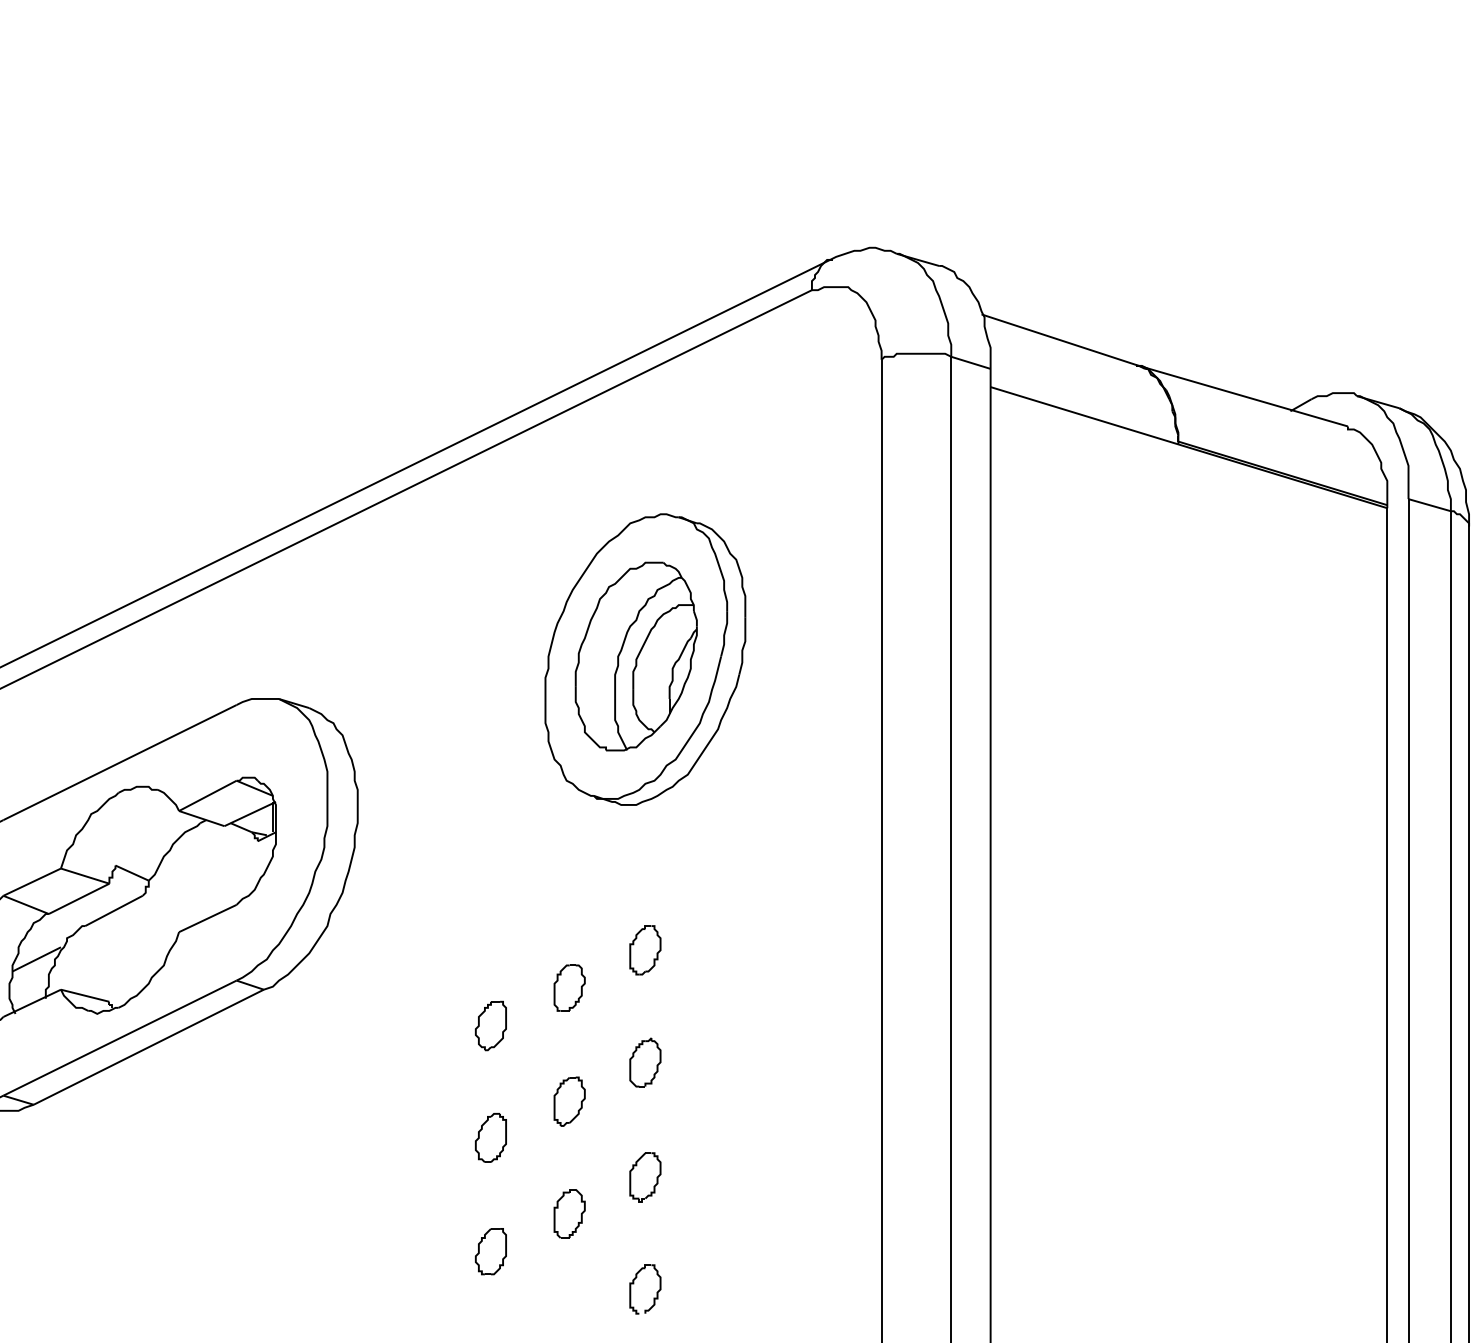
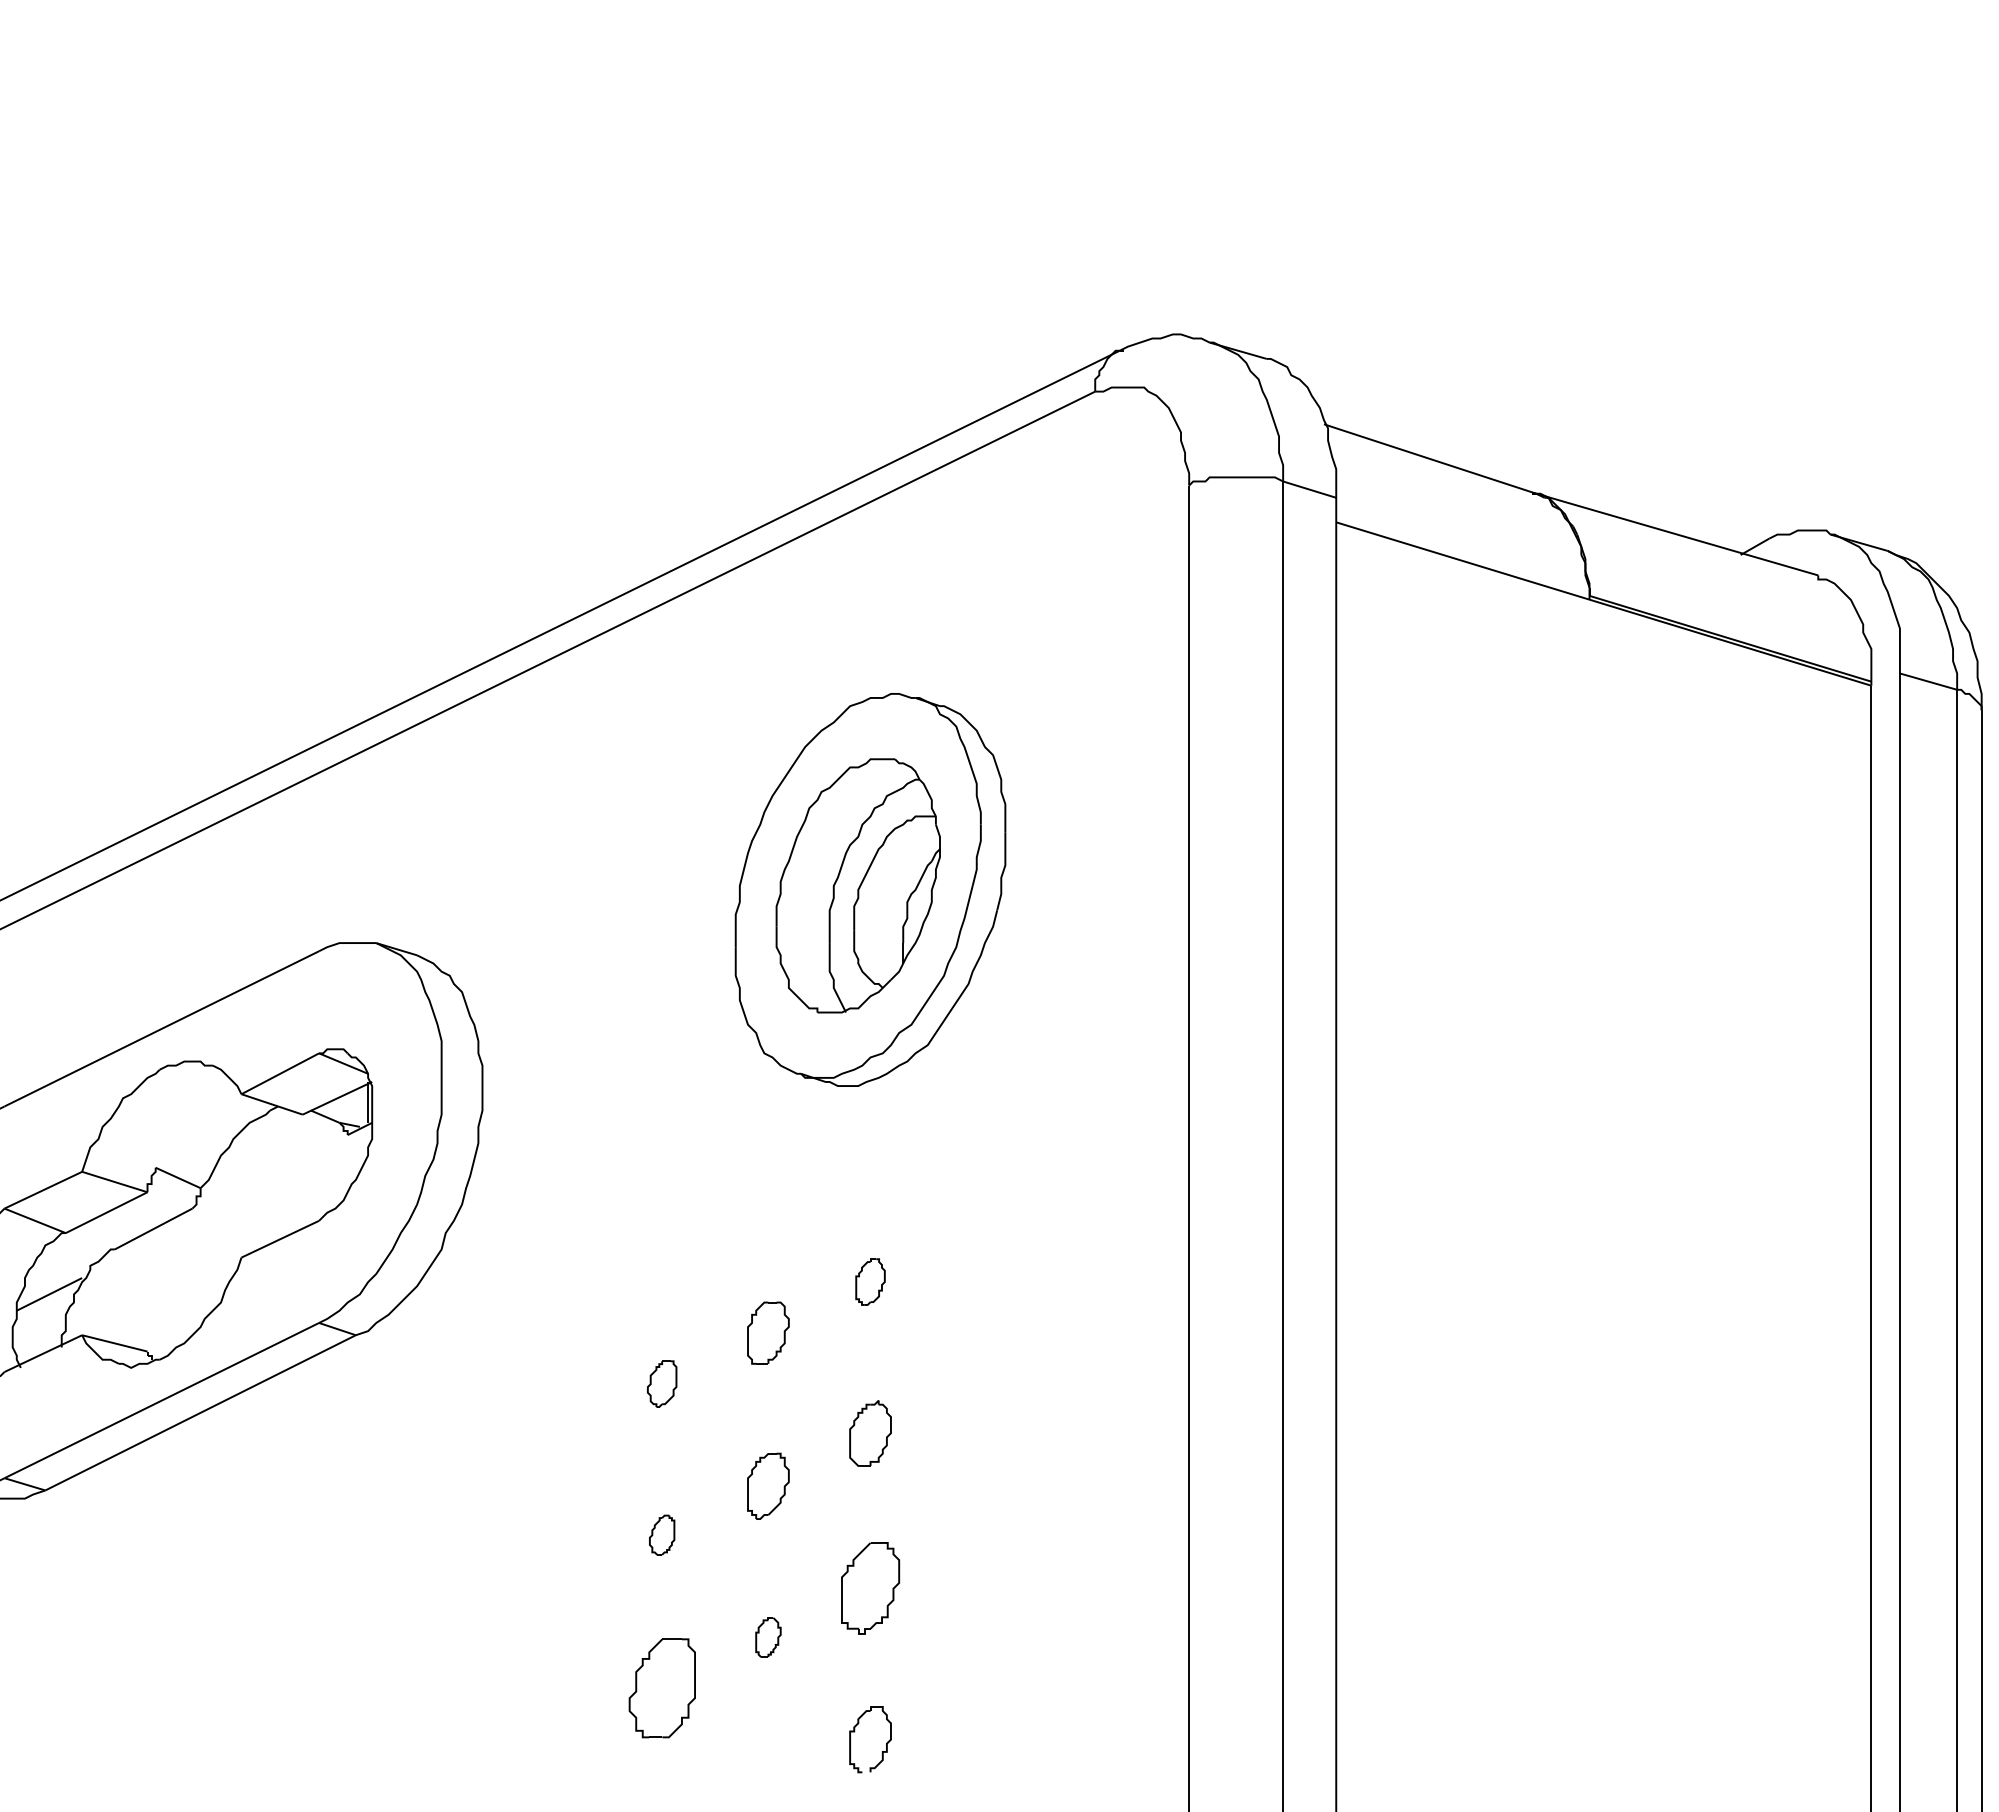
part: (645, 949) -> (870, 1281), size x0.7
part: (490, 1025) -> (661, 1383), size x0.7
part: (490, 1137) -> (661, 1534), size x0.6
part: (645, 1176) -> (870, 1587), size x1.4
part: (569, 1213) -> (768, 1637), size x0.6
part: (490, 1251) -> (661, 1688), size x1.6

